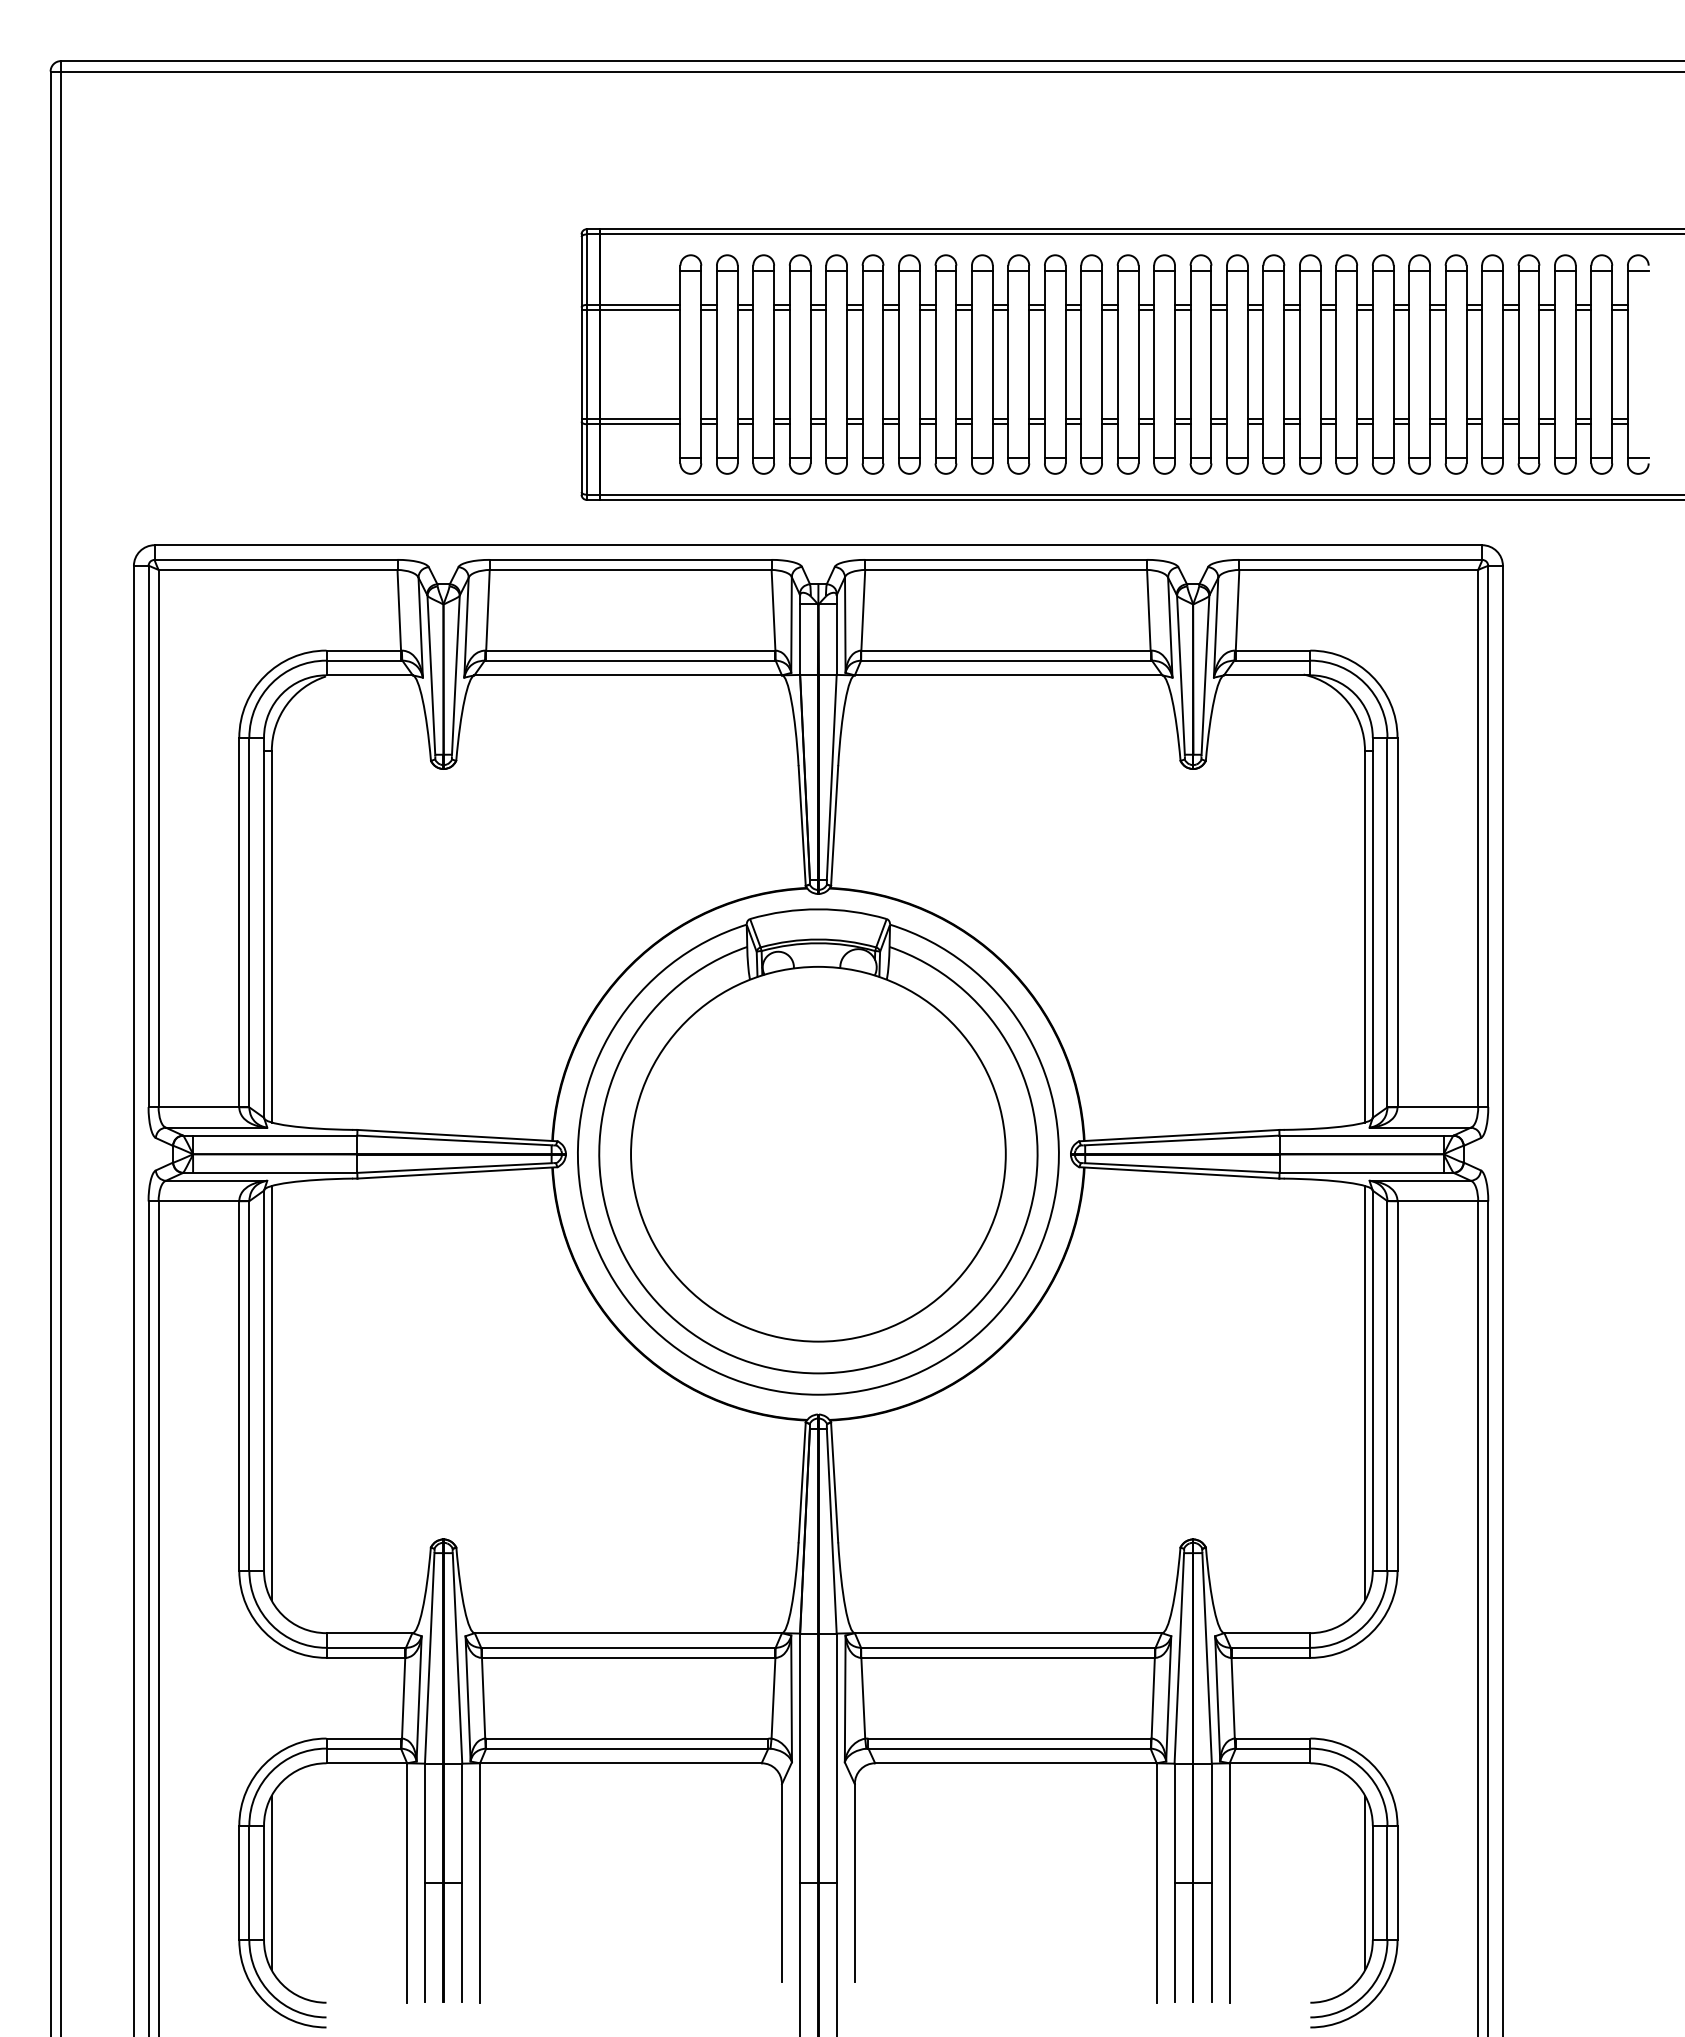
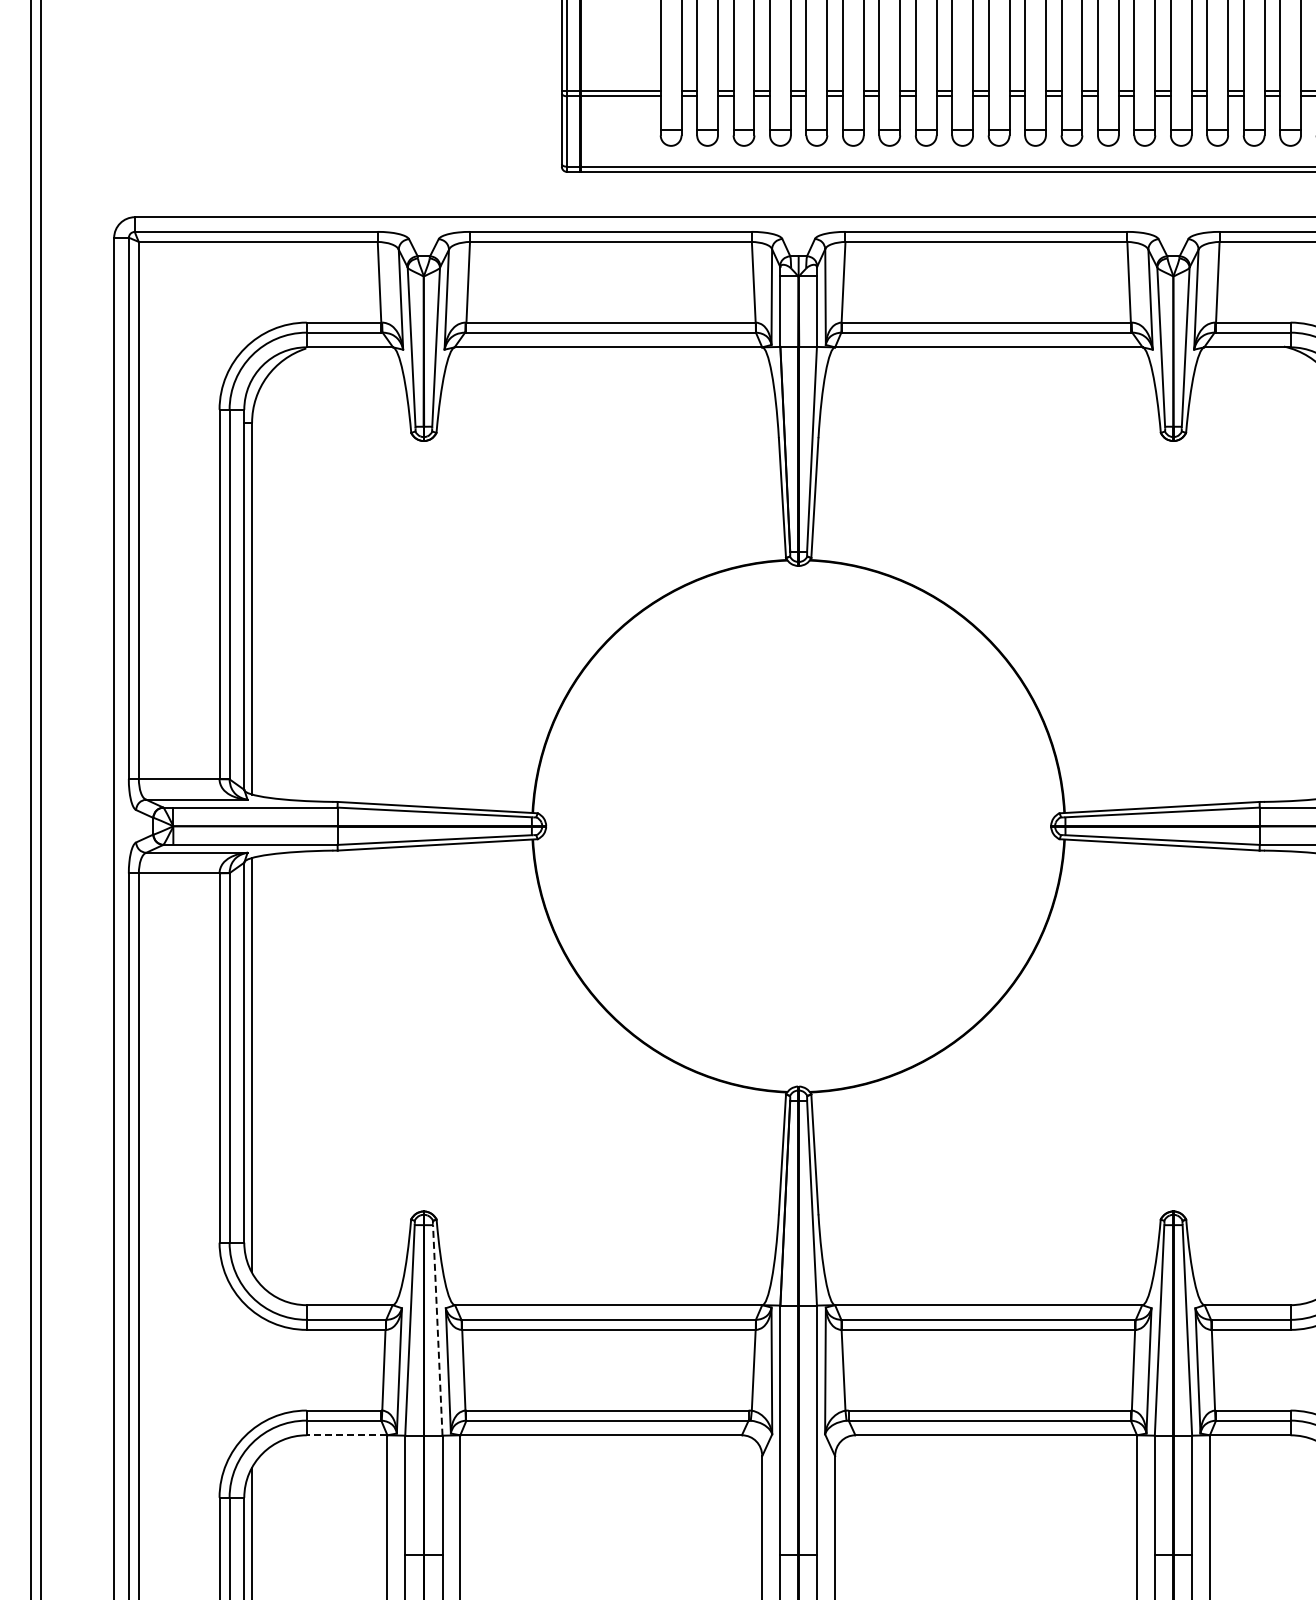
part: (818, 1151) -> (798, 823), removed
line: (457, 1657) -> (437, 1329), solid -> dashed
line: (366, 1763) -> (346, 1435), solid -> dashed

